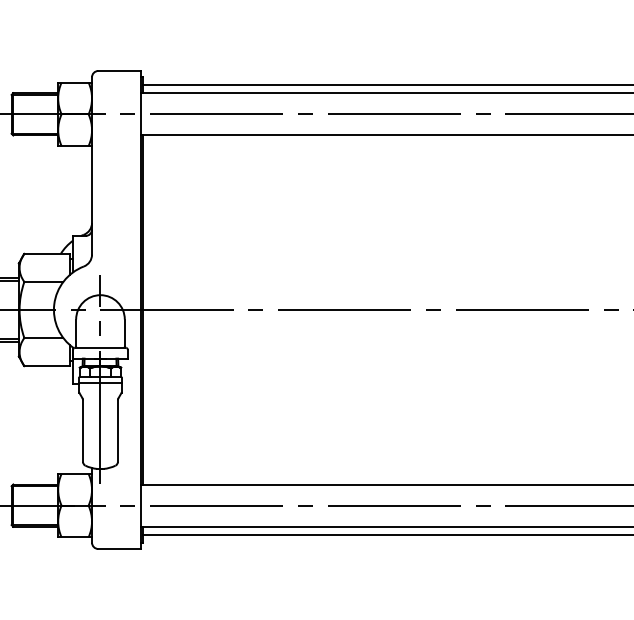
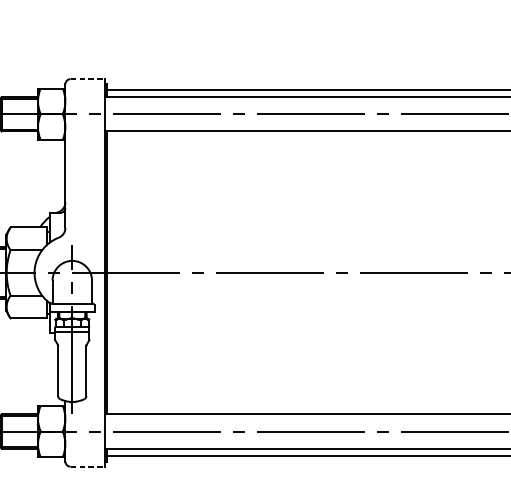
line: (120, 70) -> (88, 78), solid -> dashed
line: (120, 549) -> (88, 467), solid -> dashed

